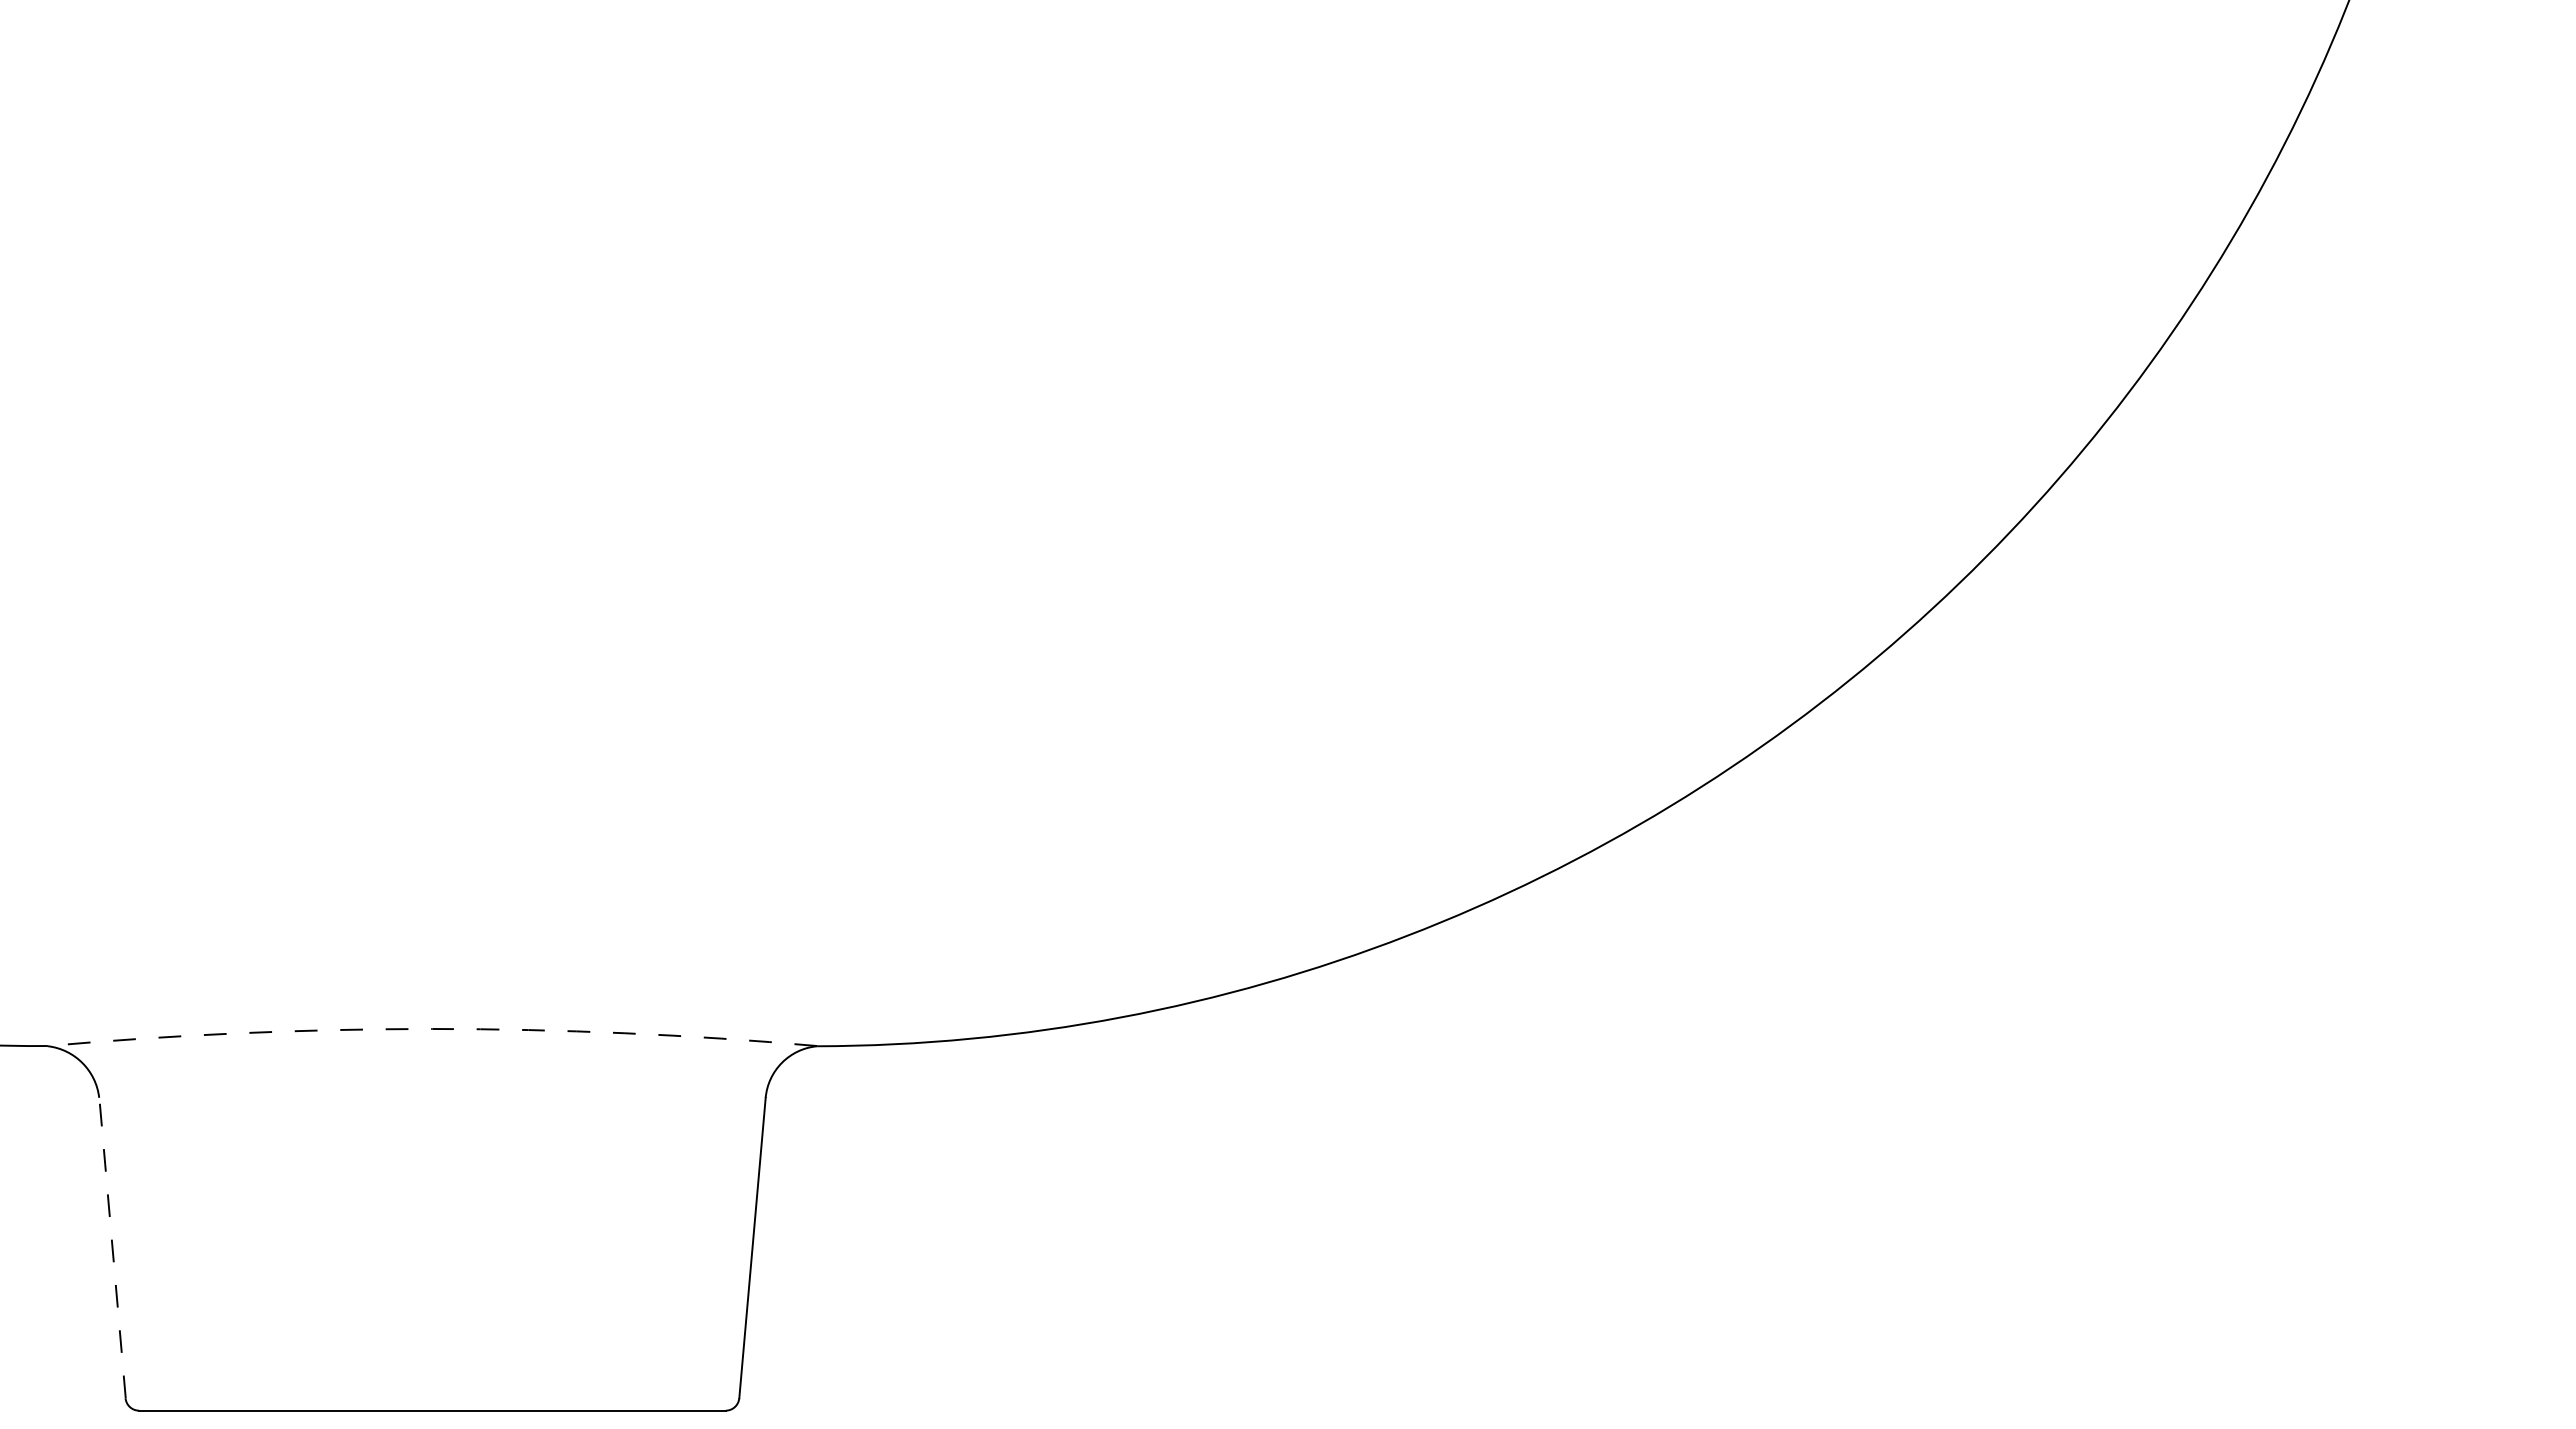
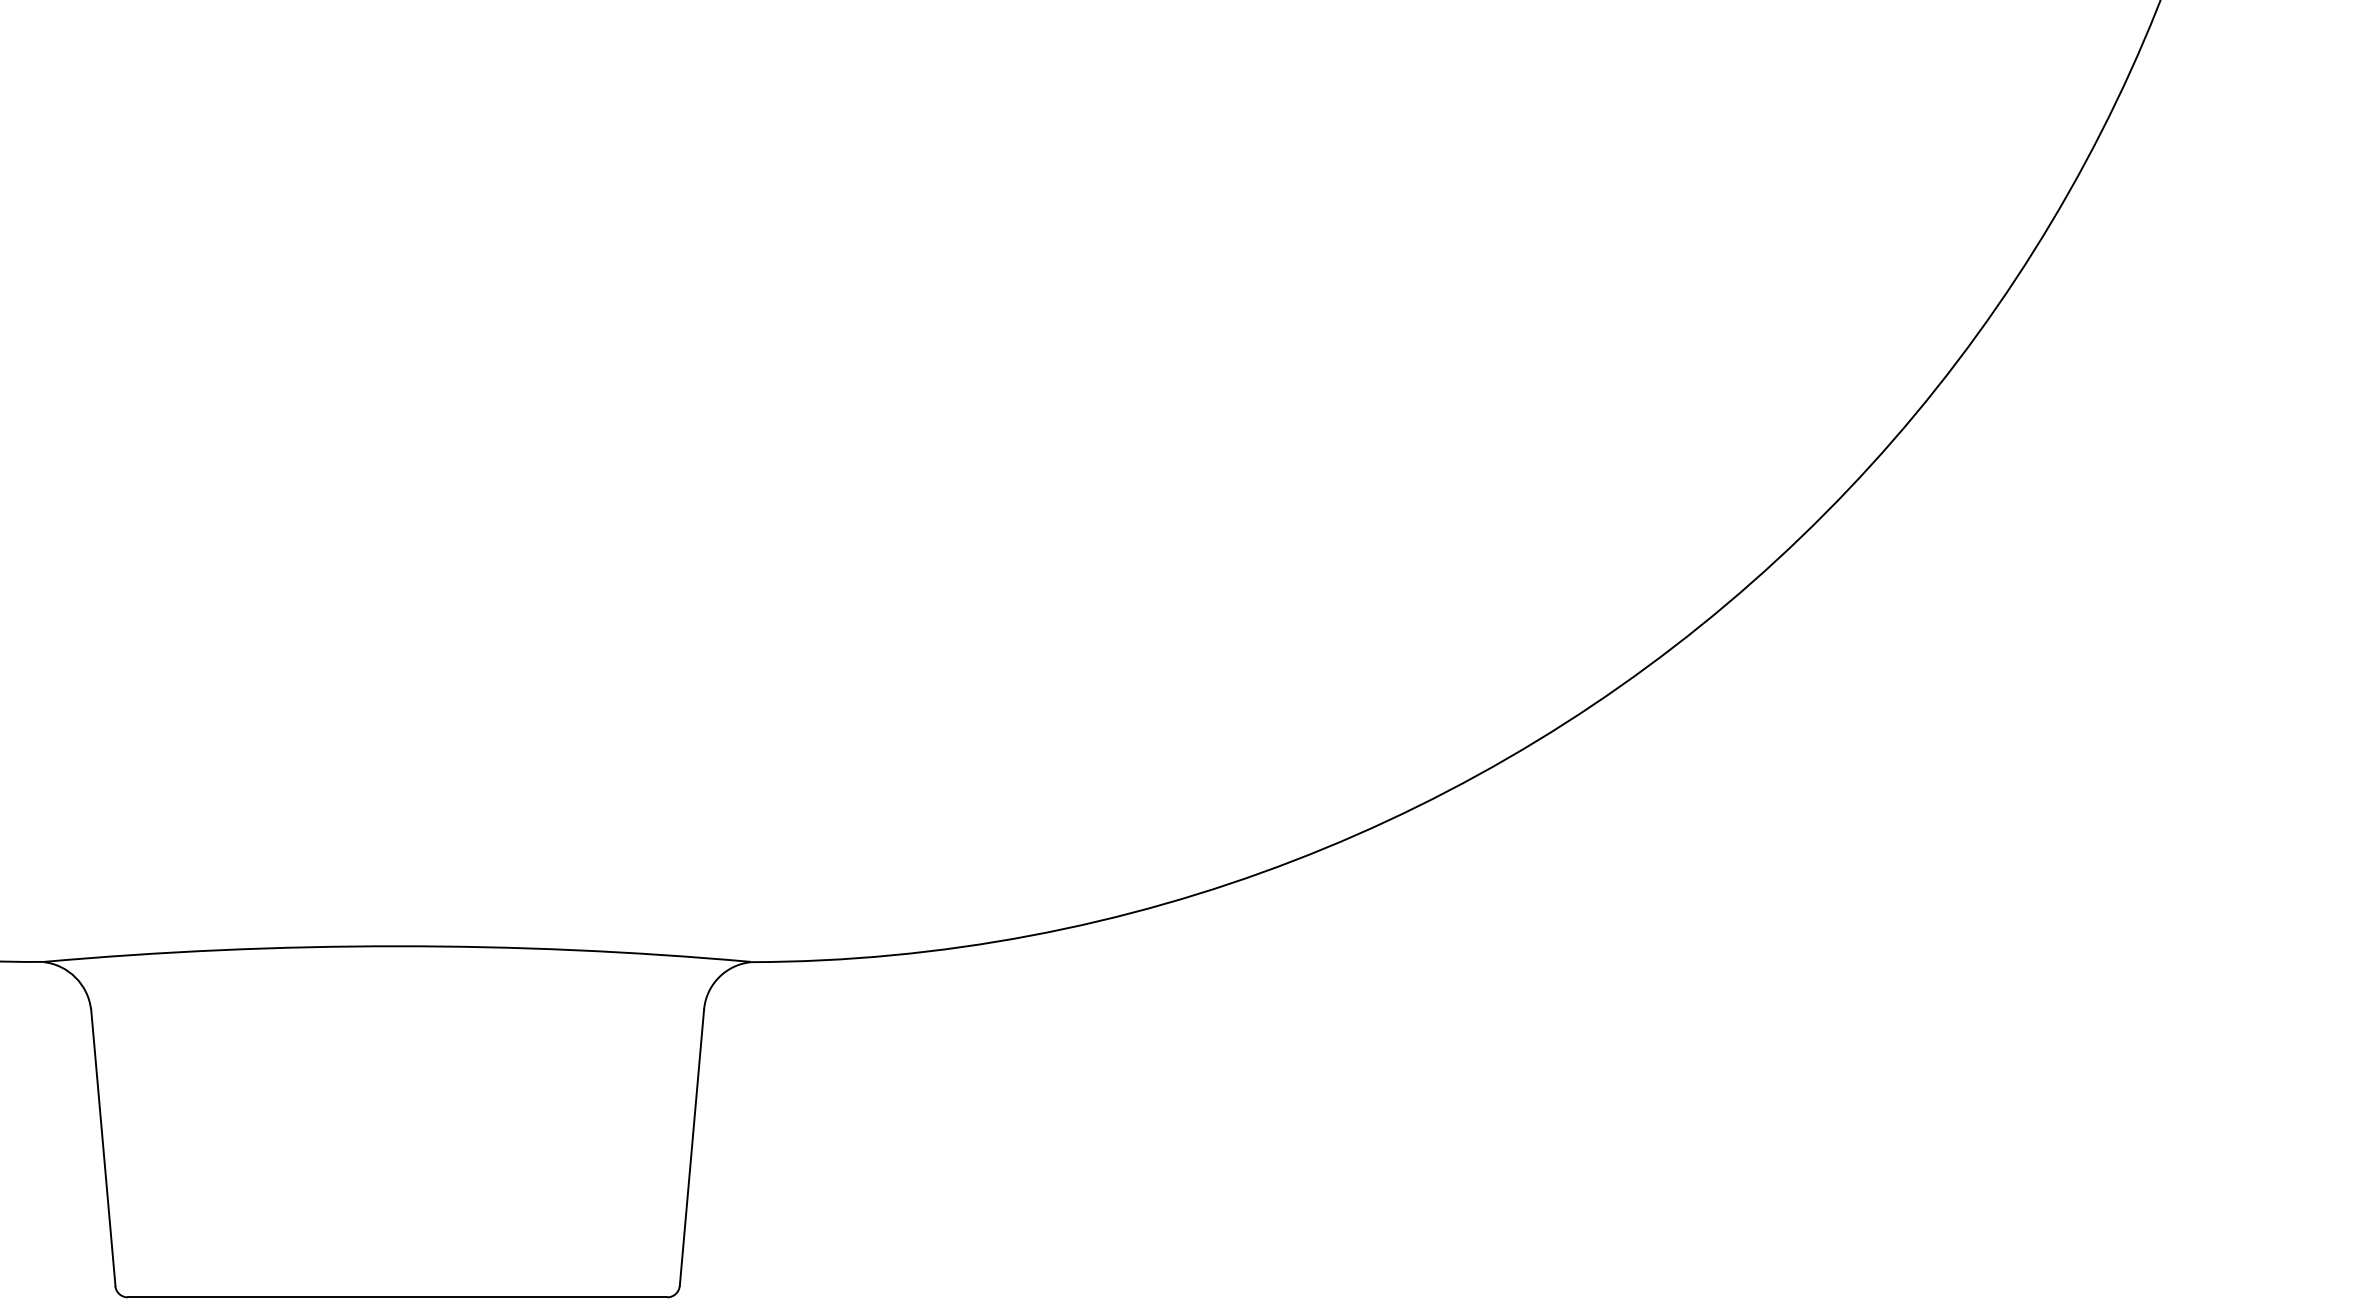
arc: (432, 1028) -> (397, 945), dashed -> solid
line: (112, 1248) -> (103, 1148), dashed -> solid

